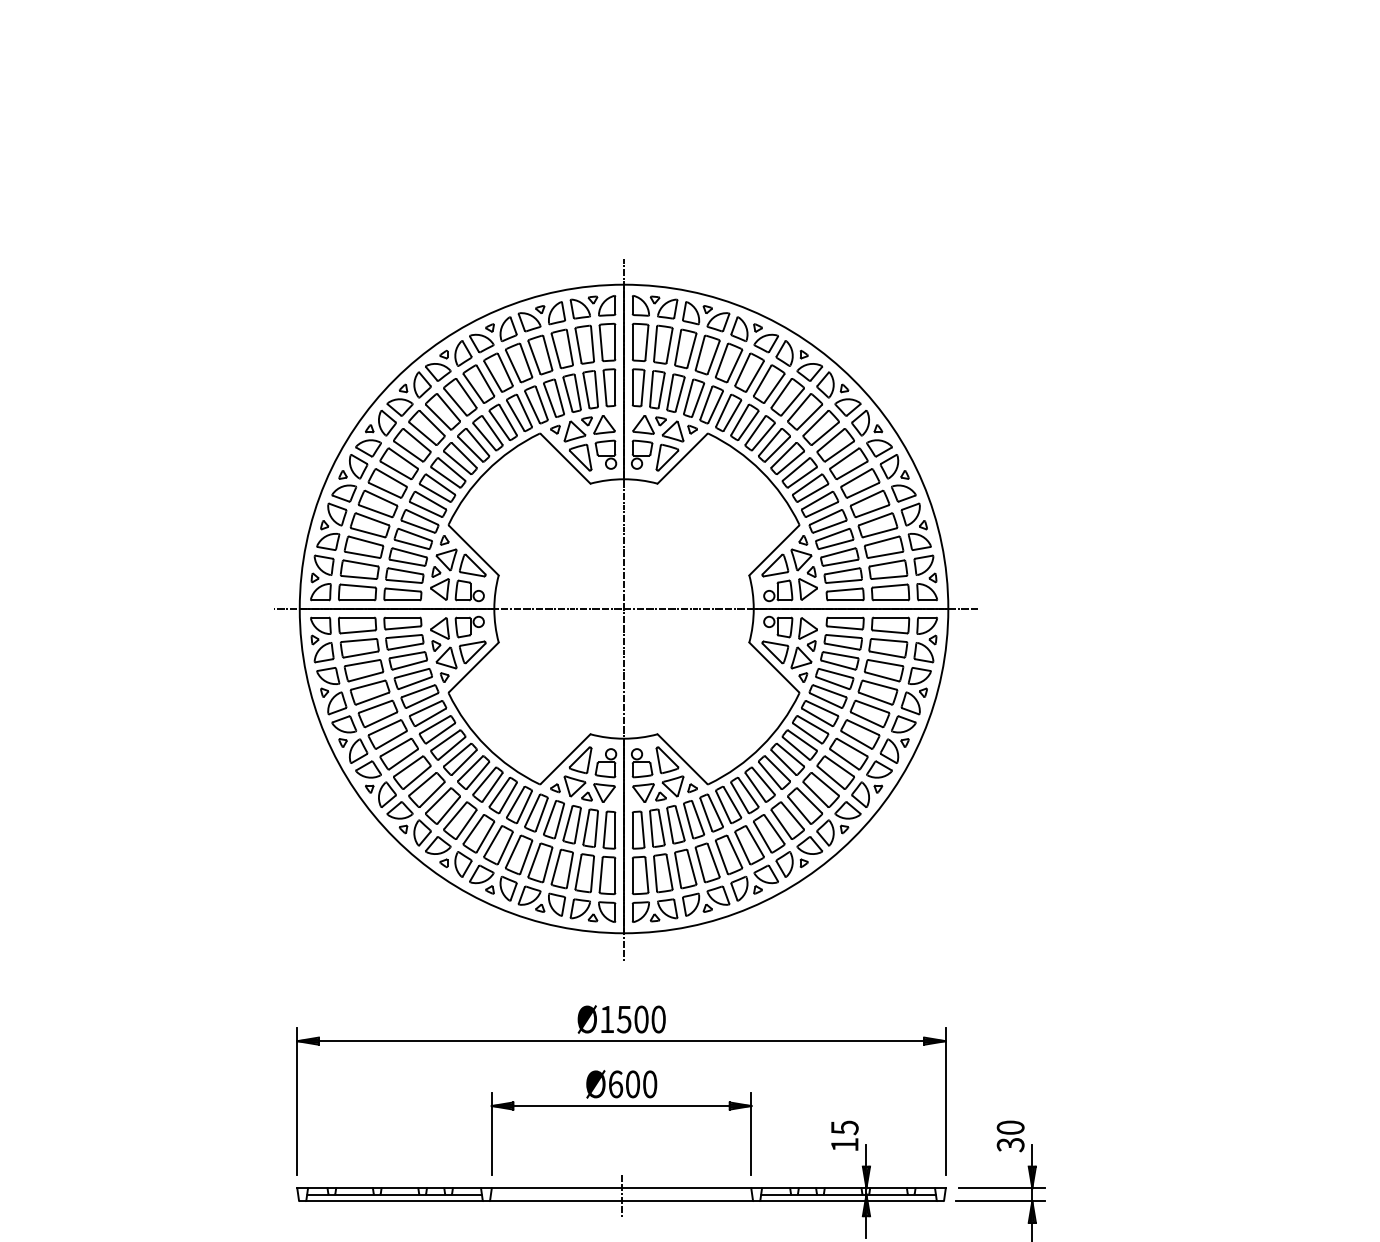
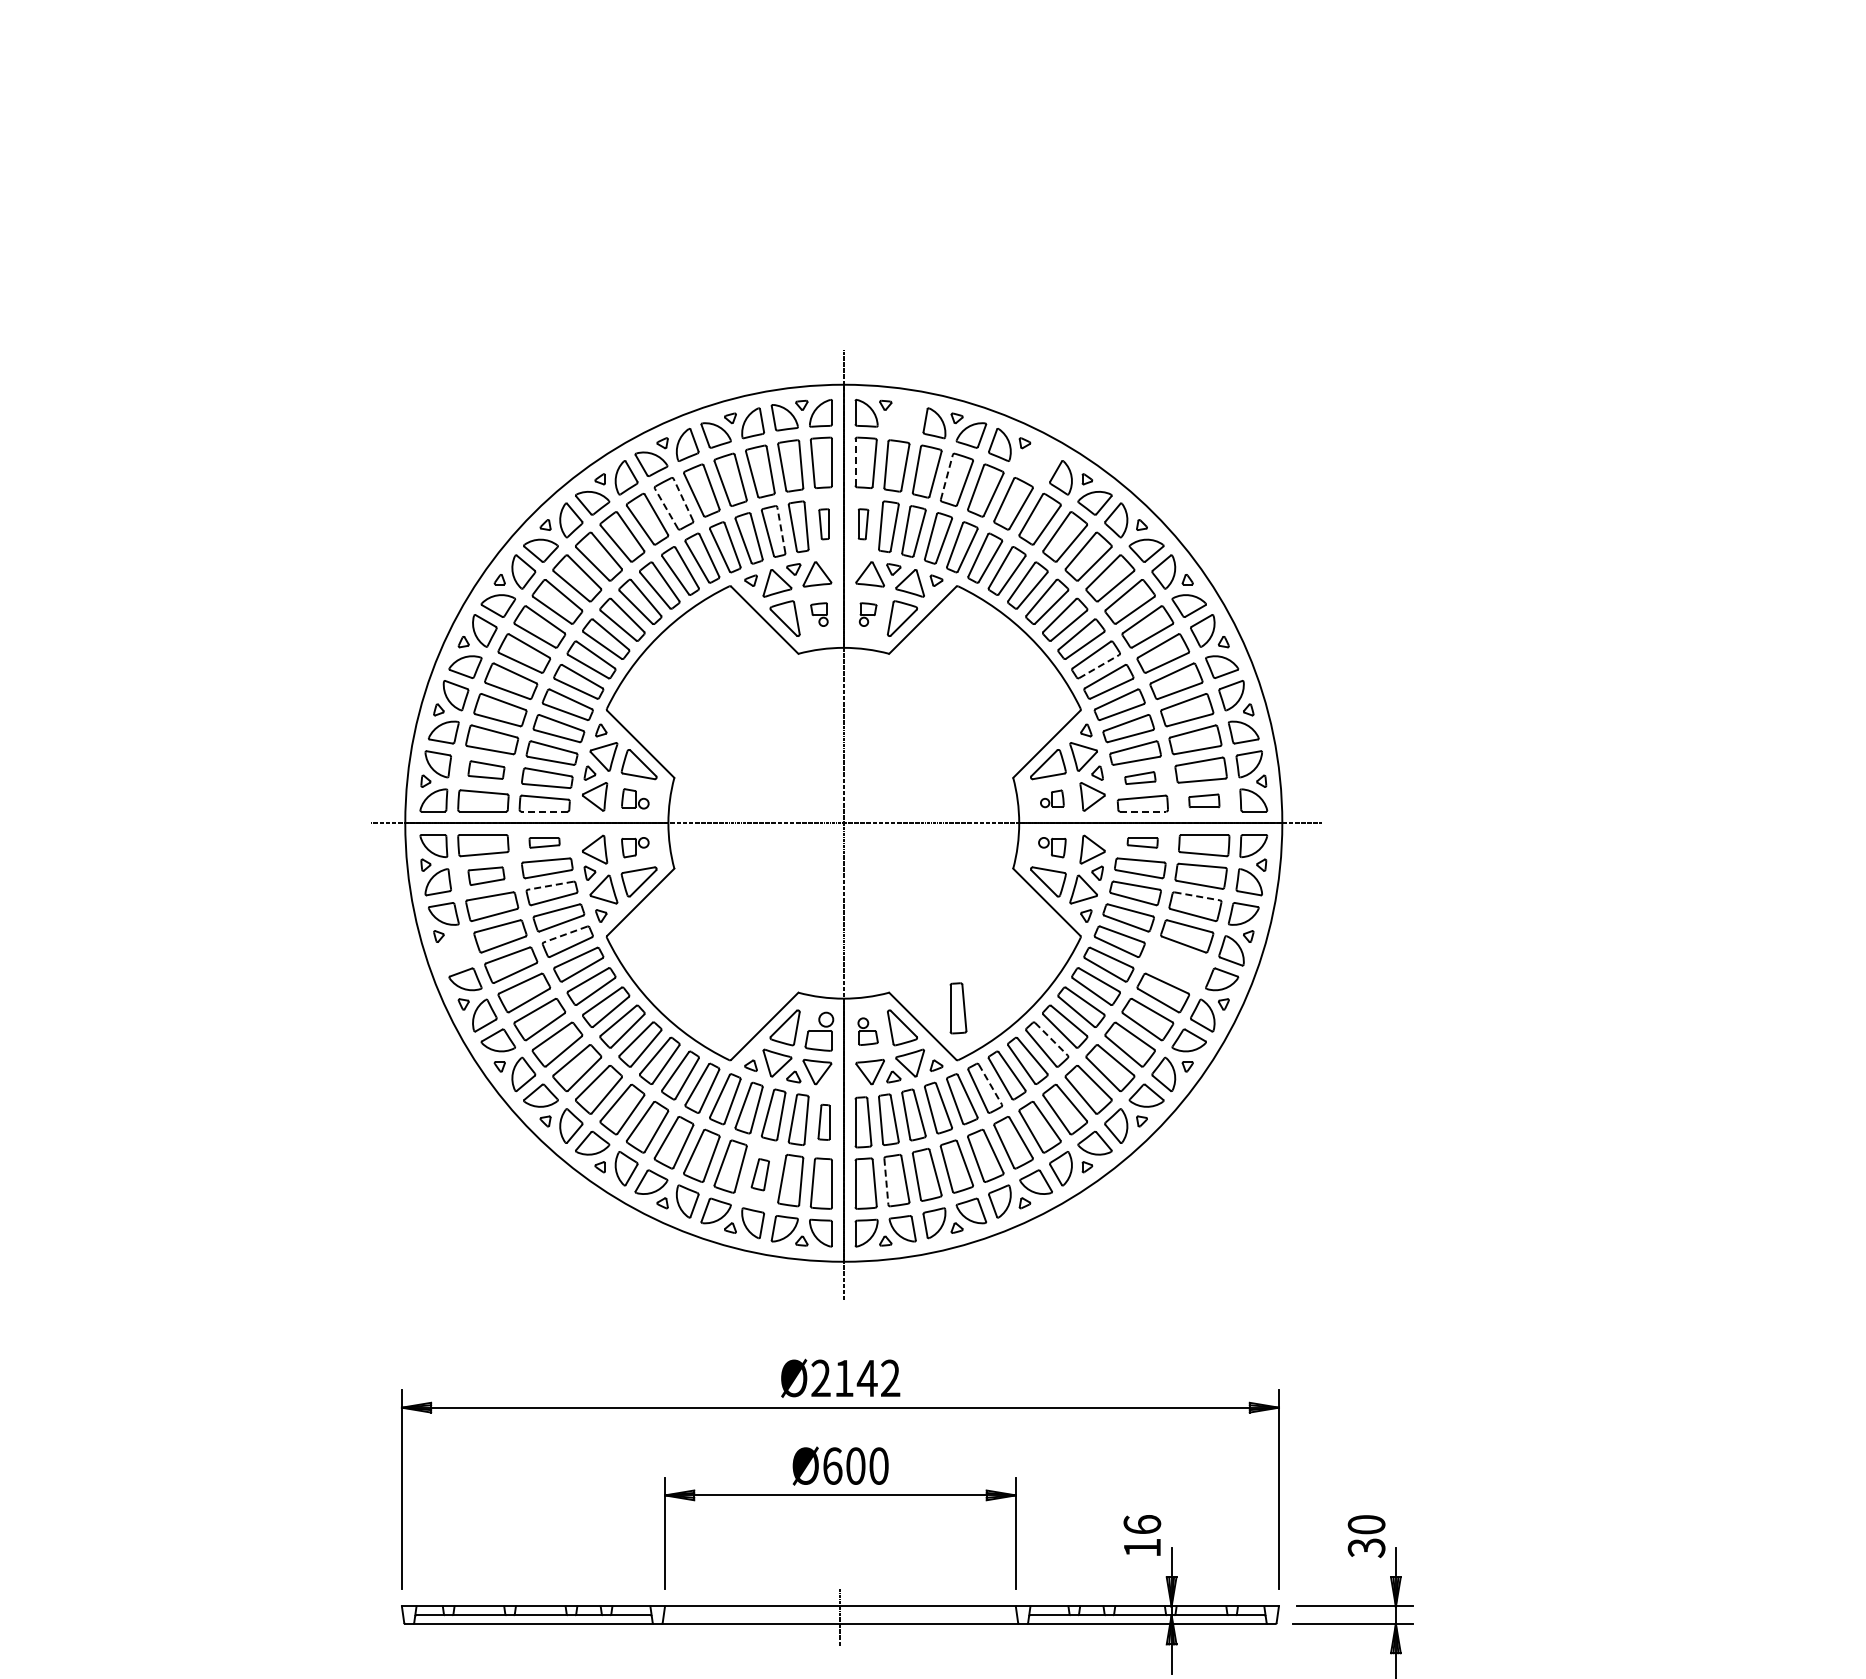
part: (667, 308) -> (902, 417), removed
line: (632, 341) -> (855, 461), solid -> dashed
part: (765, 343) -> (1035, 464), removed
line: (699, 352) -> (946, 476), solid -> dashed
line: (505, 369) -> (683, 499), solid -> dashed
line: (492, 376) -> (666, 508), solid -> dashed
part: (609, 388) -> (823, 524), size x0.6
part: (638, 388) -> (863, 524), size x0.6
line: (577, 391) -> (781, 529), solid -> dashed
part: (606, 454) -> (819, 614), size x0.6
part: (641, 454) -> (867, 614), size x0.6
line: (813, 493) -> (1099, 666), solid -> dashed
part: (359, 569) -> (486, 769), size x0.7
part: (843, 575) -> (1140, 777), size x0.6
part: (469, 590) -> (635, 798), size x0.7
part: (778, 590) -> (1052, 798), size x0.6
part: (890, 592) -> (1204, 800), size x0.6
line: (401, 600) -> (543, 811), solid -> dashed
line: (845, 600) -> (1143, 811), solid -> dashed
part: (402, 623) -> (544, 842), size x0.6
part: (844, 623) -> (1142, 842), size x0.6
part: (469, 626) -> (635, 847), size x0.7
part: (778, 626) -> (1052, 847), size x0.7
part: (359, 647) -> (486, 875), size x0.7
line: (407, 655) -> (550, 885), solid -> dashed
line: (885, 663) -> (1197, 896), solid -> dashed
line: (418, 691) -> (565, 934), solid -> dashed
part: (336, 703) -> (455, 950), removed
part: (870, 713) -> (1176, 964), removed
part: (708, 745) -> (958, 1008), added
part: (641, 762) -> (867, 1031), size x0.7
line: (777, 768) -> (1051, 1039), solid -> dashed
line: (732, 802) -> (990, 1085), solid -> dashed
part: (609, 830) -> (823, 1122), size x0.7
part: (562, 868) -> (760, 1174), size x0.6
line: (655, 874) -> (886, 1182), solid -> dashed
text: (632, 1019) -> (855, 1378), Ø1500 -> Ø2142
text: (844, 1127) -> (1142, 1524), 15 -> 16

